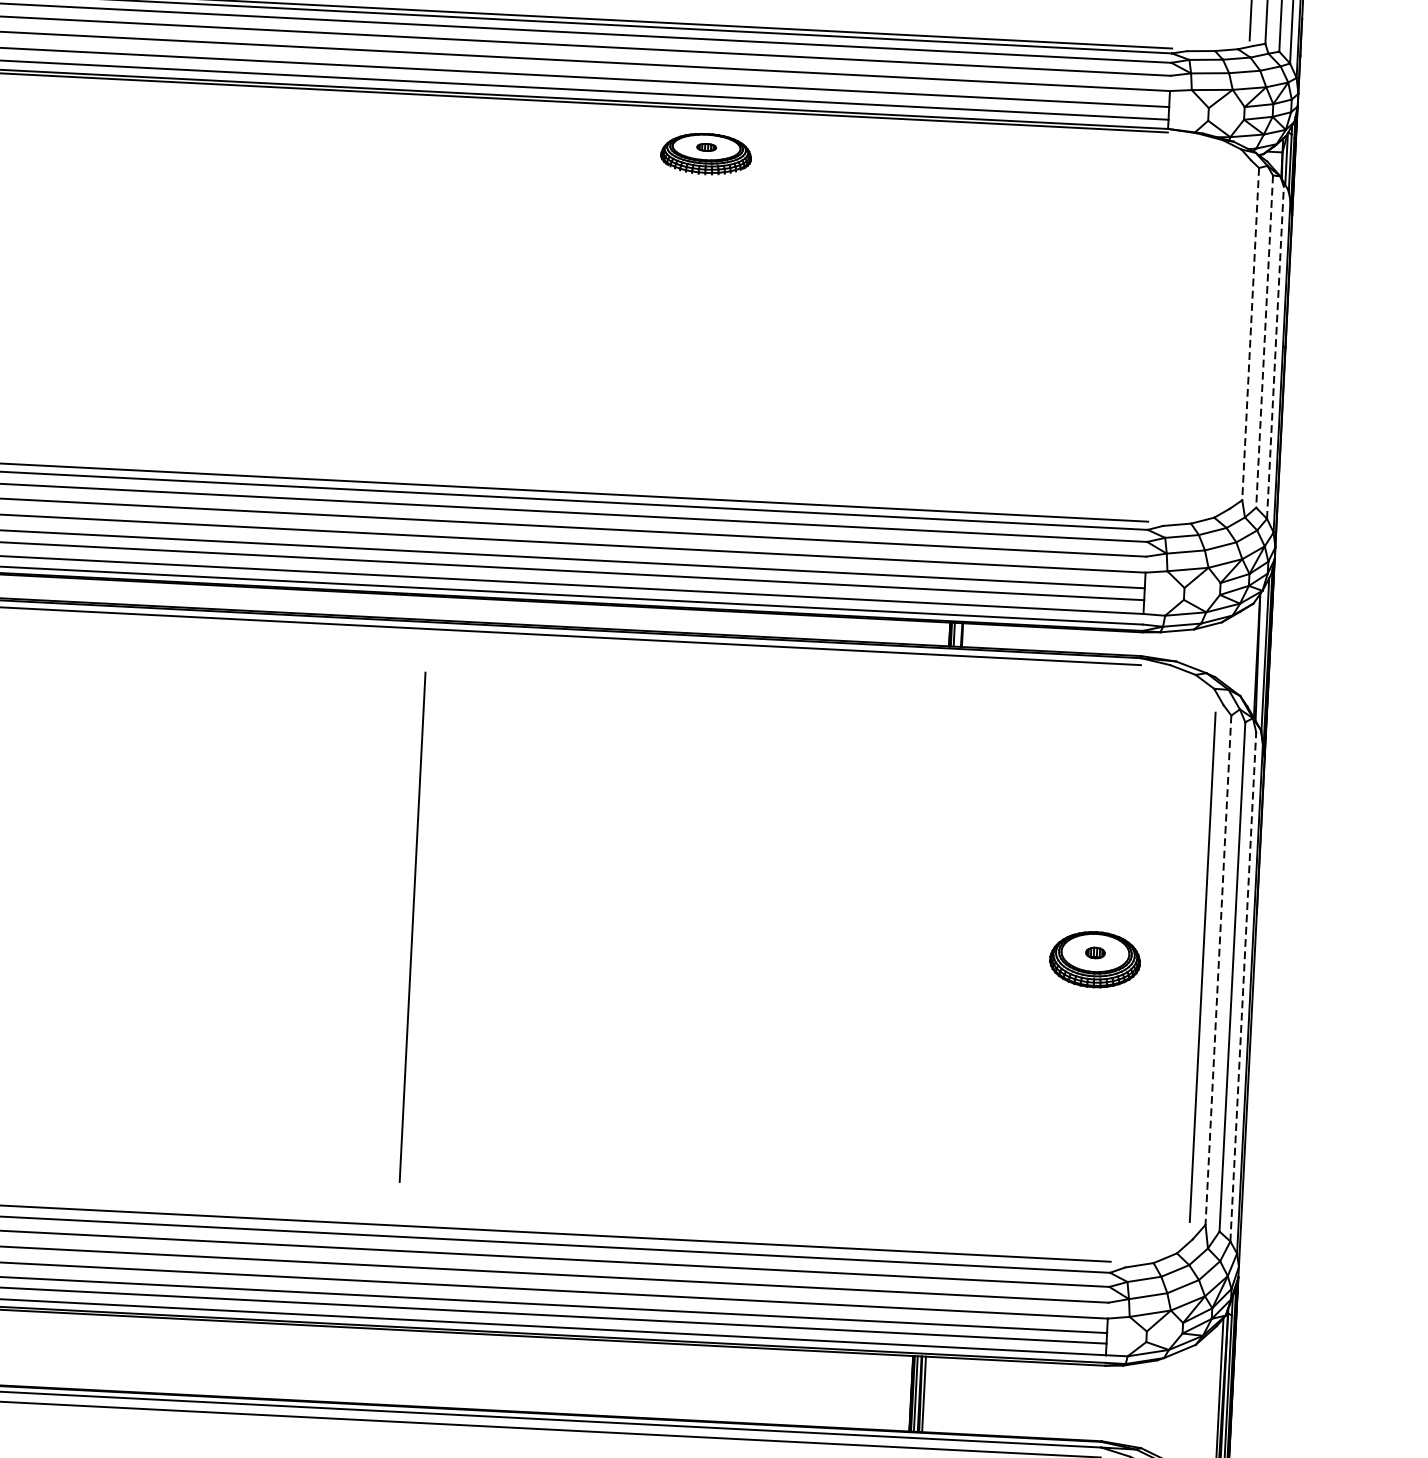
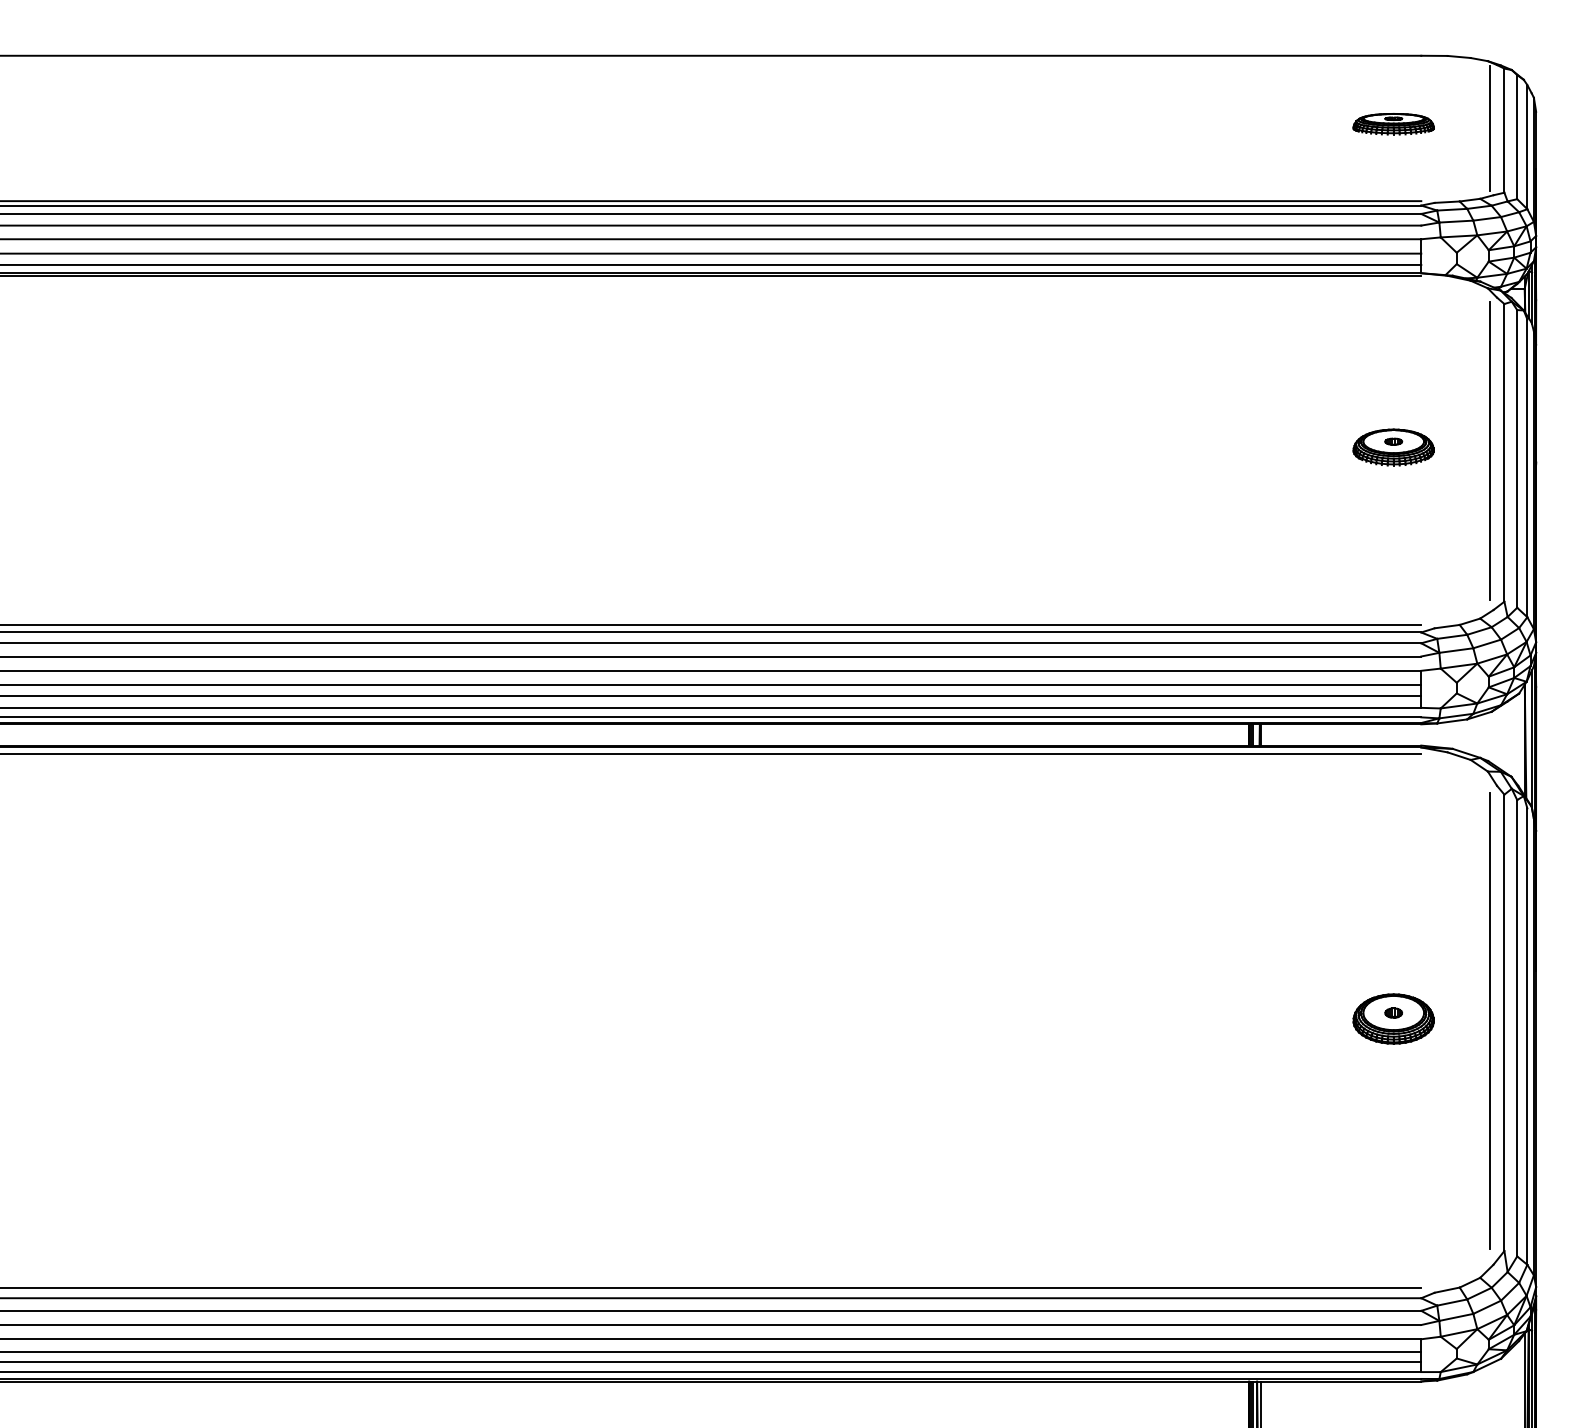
part: (706, 153) -> (1393, 447), moved
line: (1235, 330) -> (1490, 450), added
line: (1250, 333) -> (1504, 452), dashed -> solid
line: (1264, 341) -> (1517, 458), dashed -> solid
line: (1275, 352) -> (1527, 468), dashed -> solid
line: (411, 926) -> (781, 1020), removed
line: (1218, 970) -> (1504, 1023), dashed -> solid
line: (1243, 986) -> (1527, 1036), dashed -> solid

